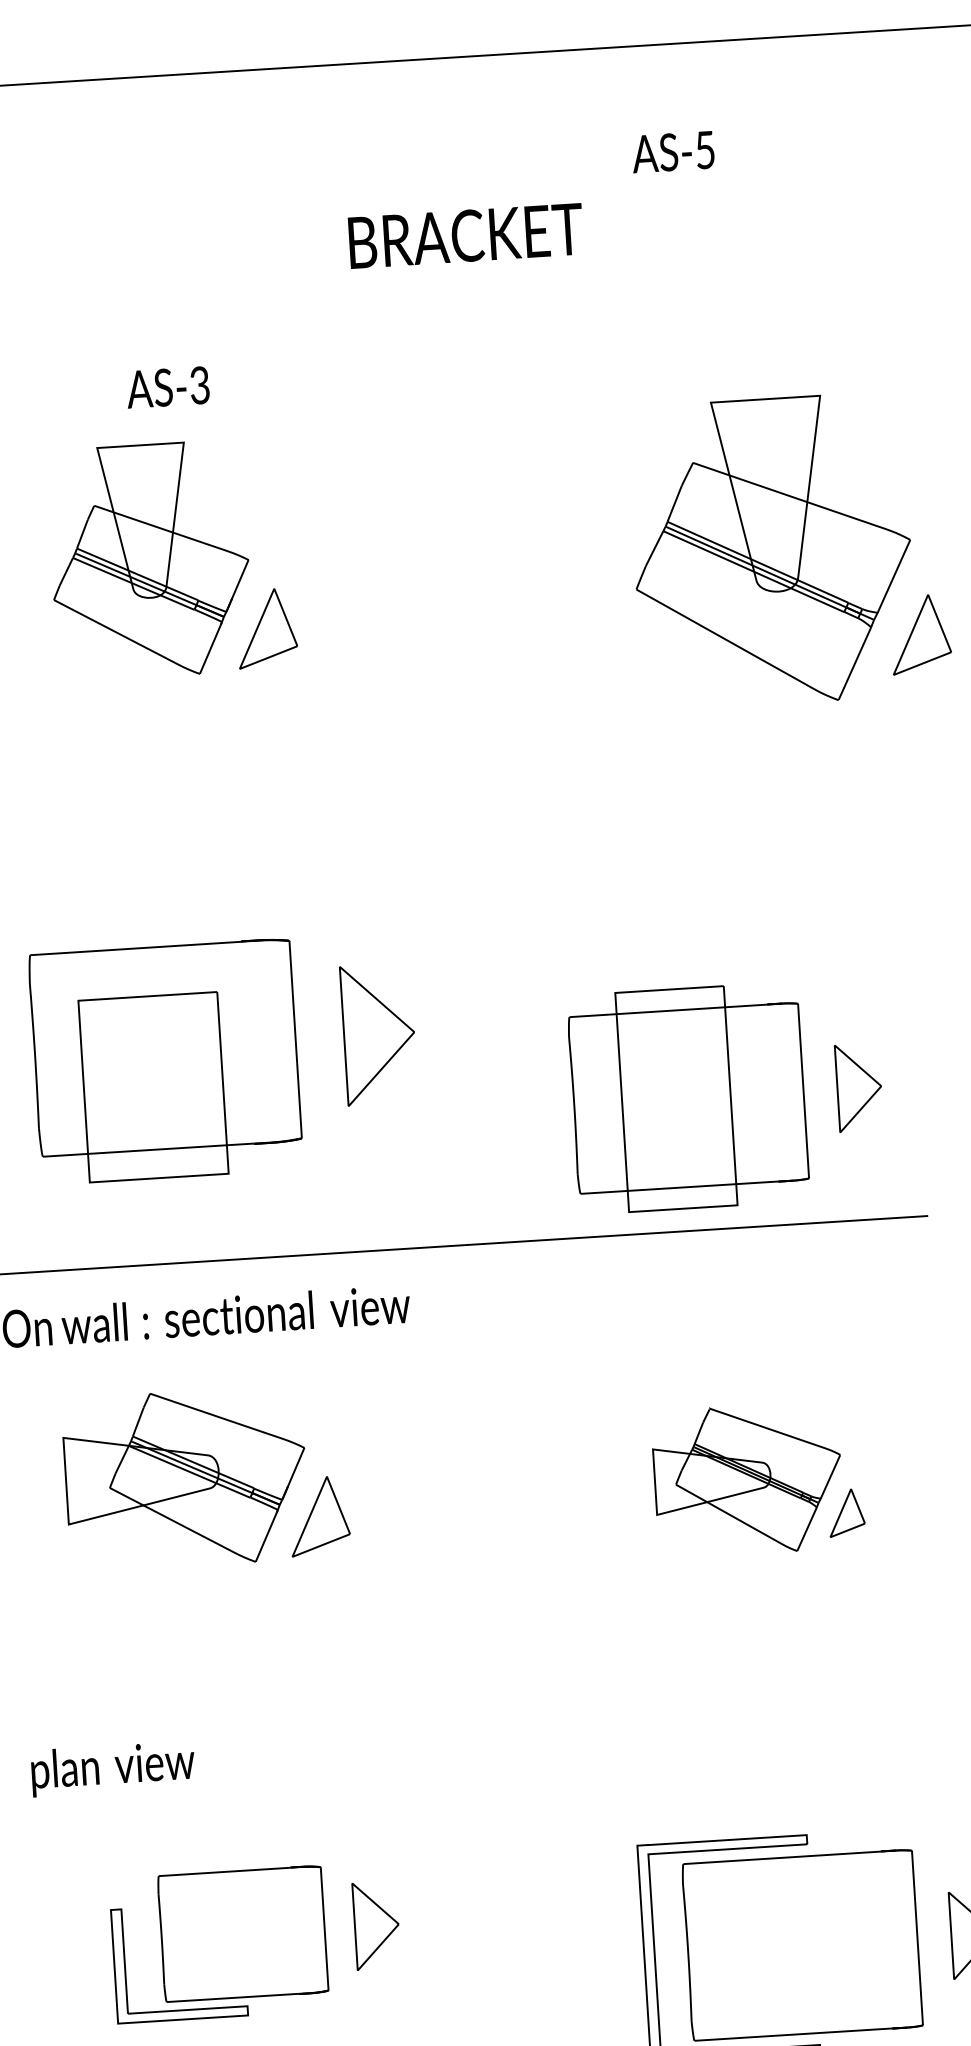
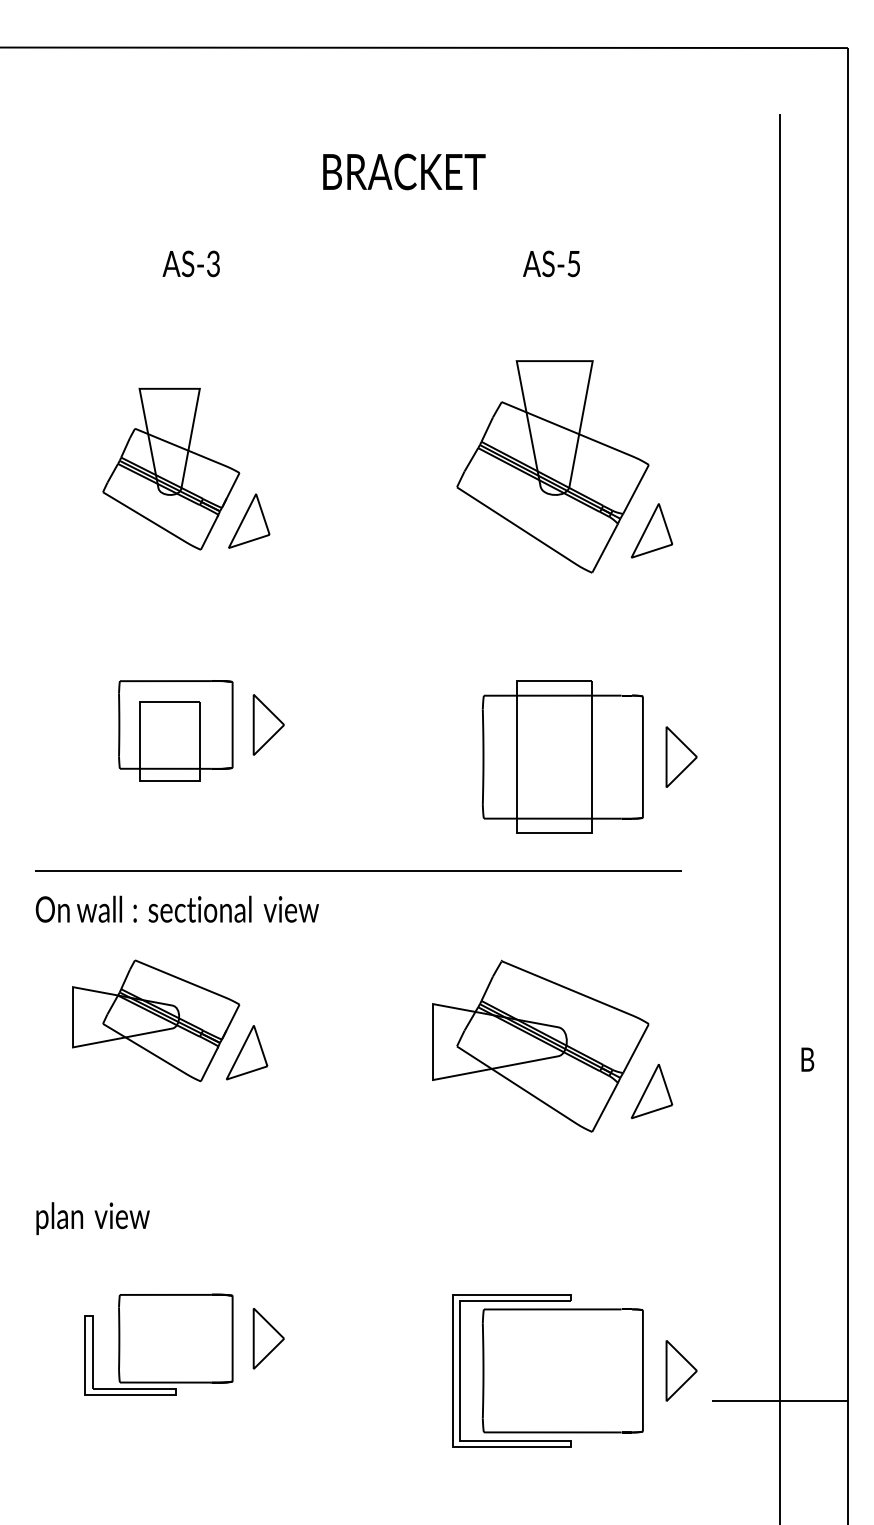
text: (673, 151) -> (551, 263), moved
part: (789, 549) -> (564, 466), moved
part: (171, 558) -> (186, 468), moved
part: (224, 1057) -> (201, 730), size x0.62
part: (726, 1095) -> (589, 756), moved
part: (758, 1478) -> (552, 1045), size x1.67

